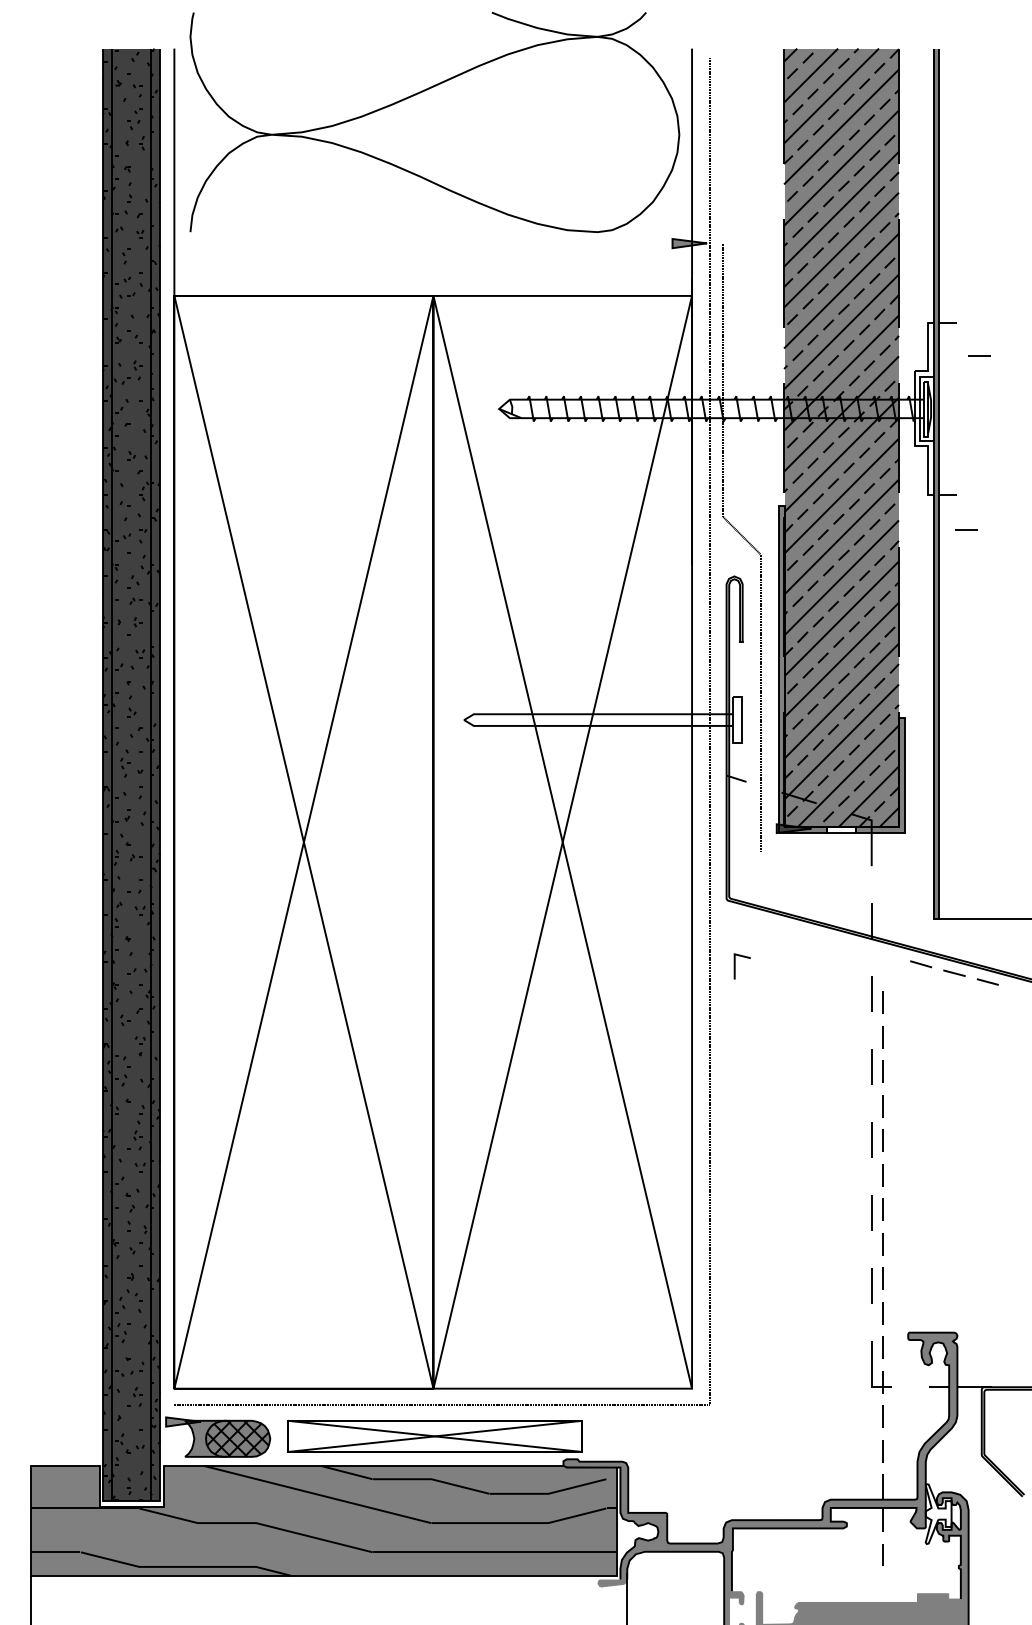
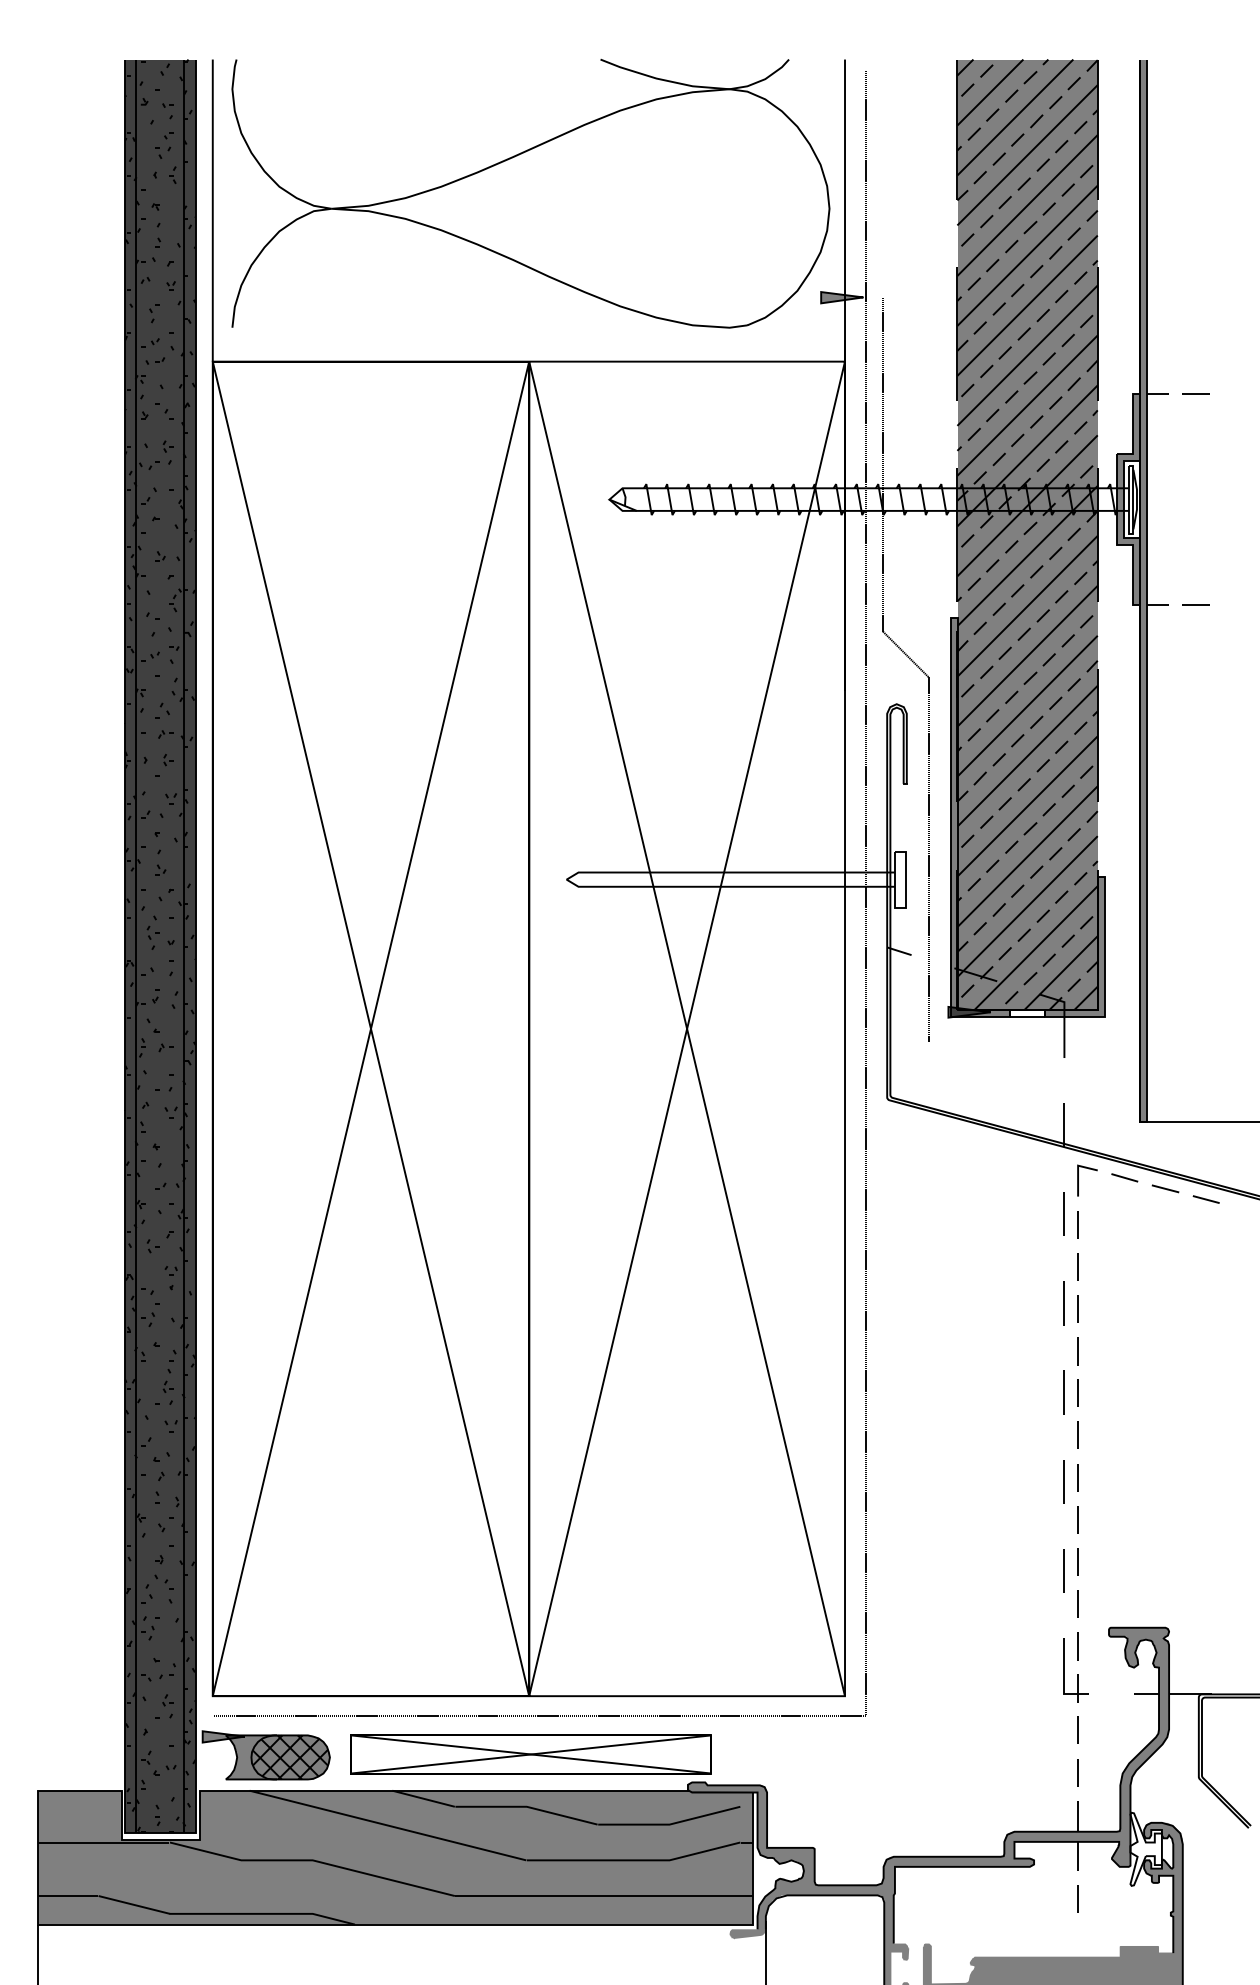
part: (434, 122) -> (530, 193), moved
line: (979, 355) -> (1195, 393), moved
fill: (923, 408) -> (1127, 499), added
line: (965, 529) -> (1195, 604), moved
line: (735, 966) -> (1078, 1180), moved

